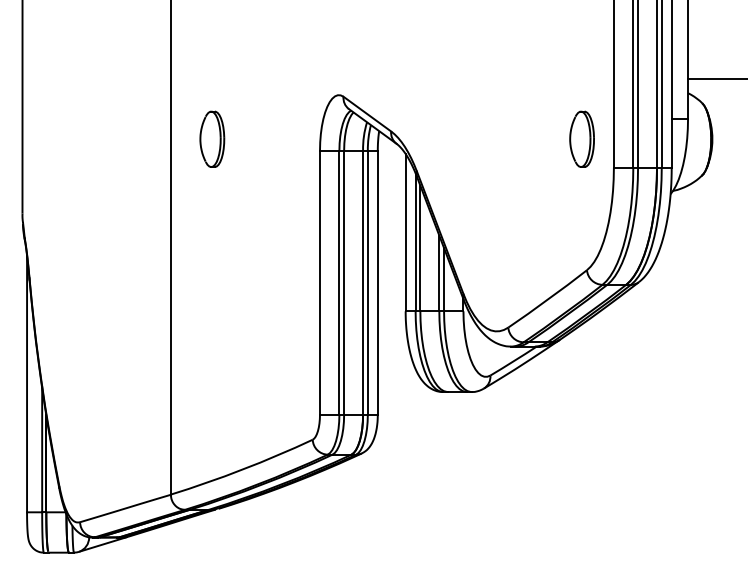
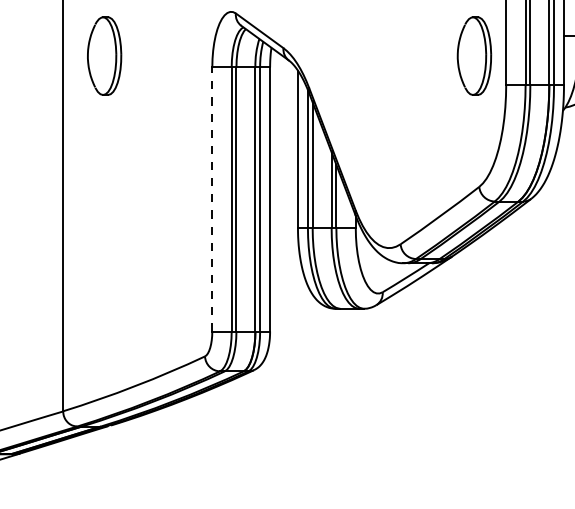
part: (212, 138) -> (104, 55), size x1.4
part: (581, 138) -> (473, 55), size x1.4
line: (320, 282) -> (212, 199), solid -> dashed

